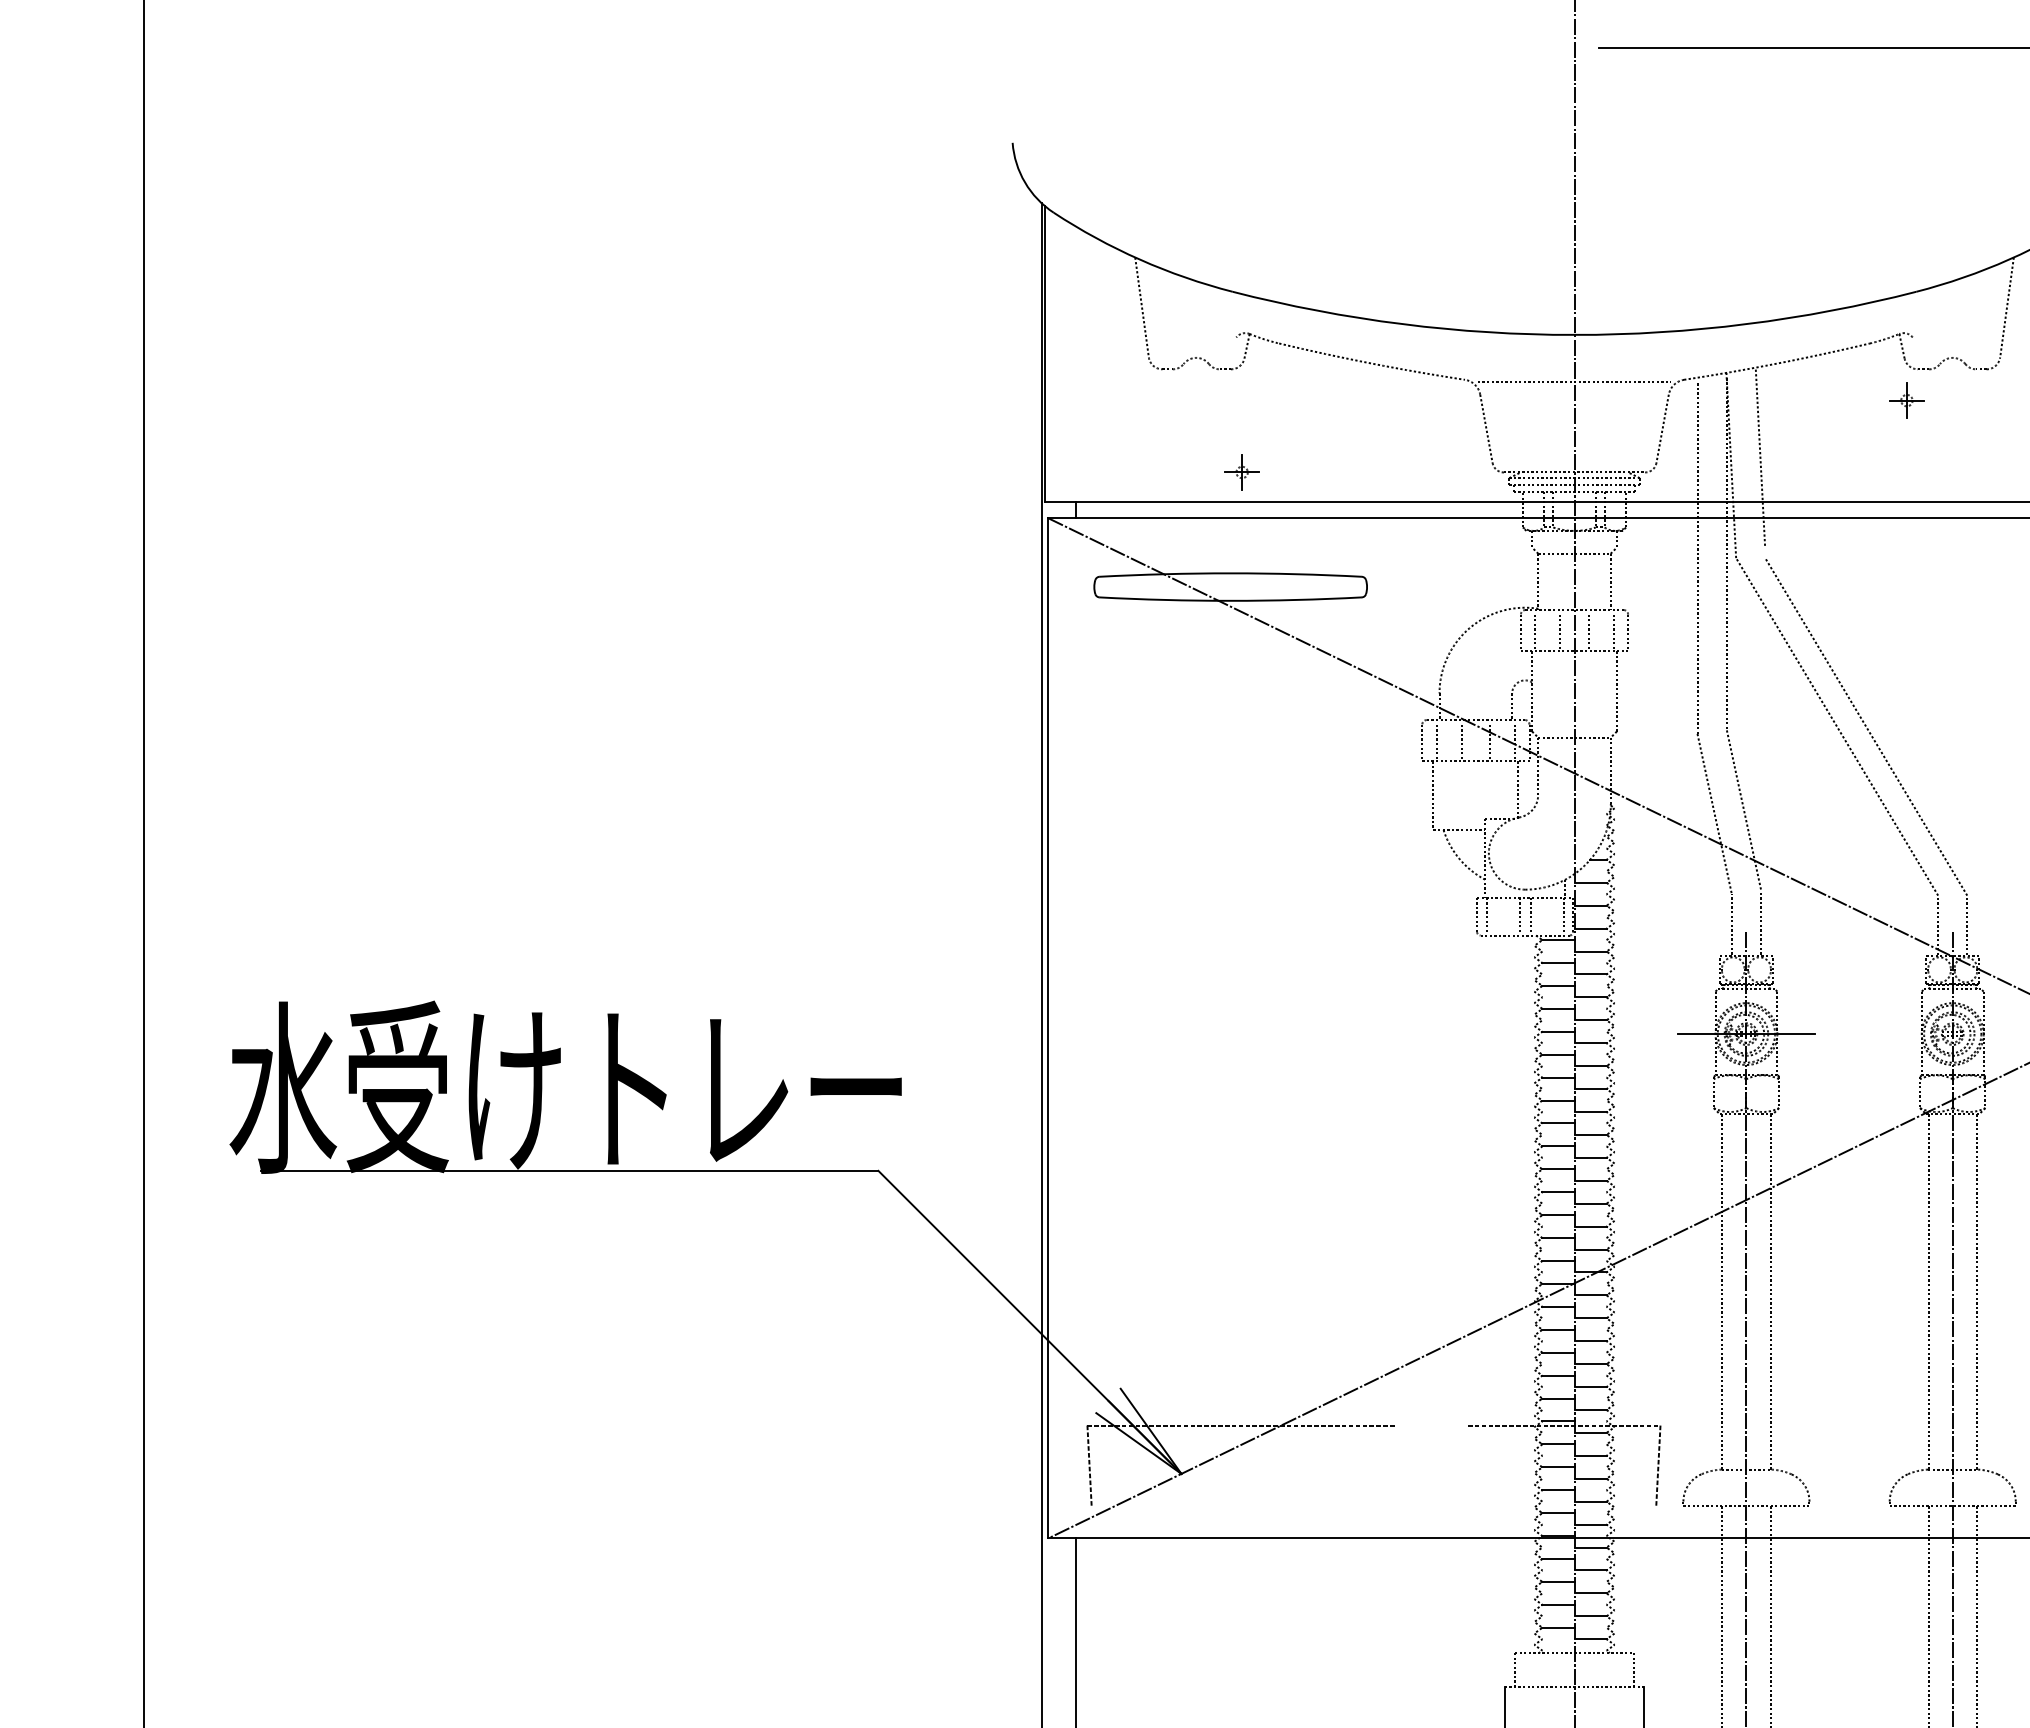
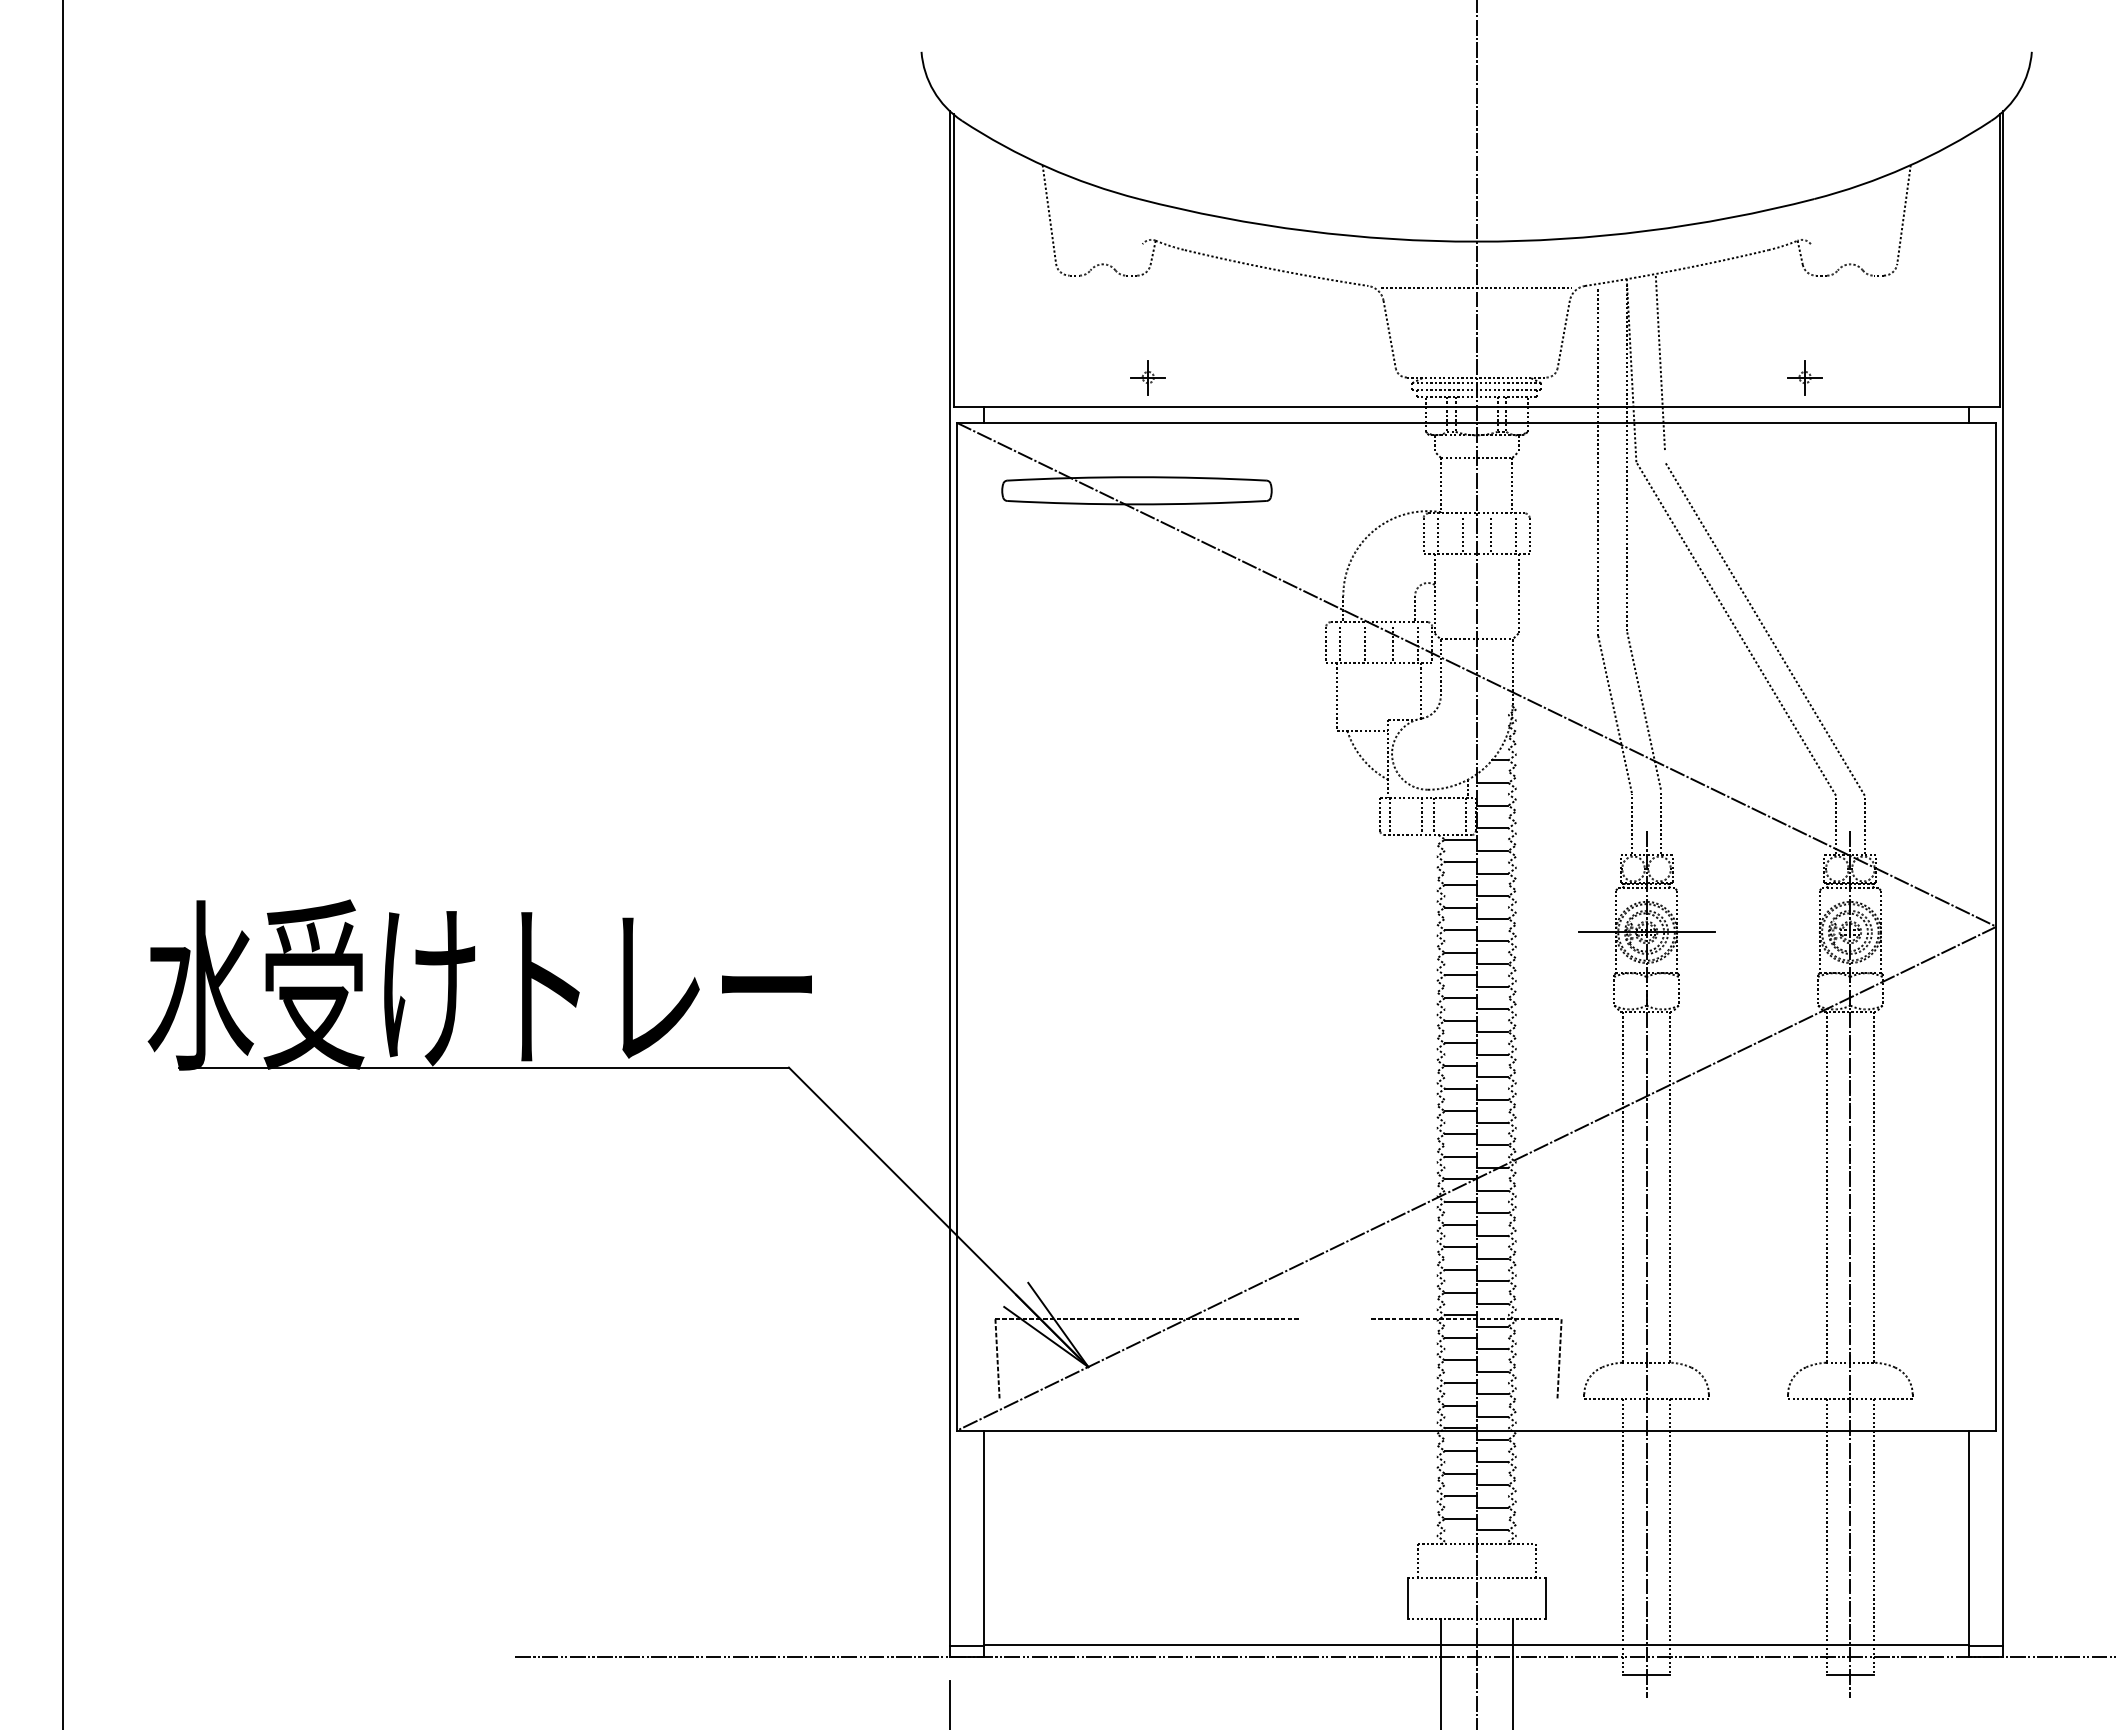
part: (1906, 400) -> (1804, 377), moved

